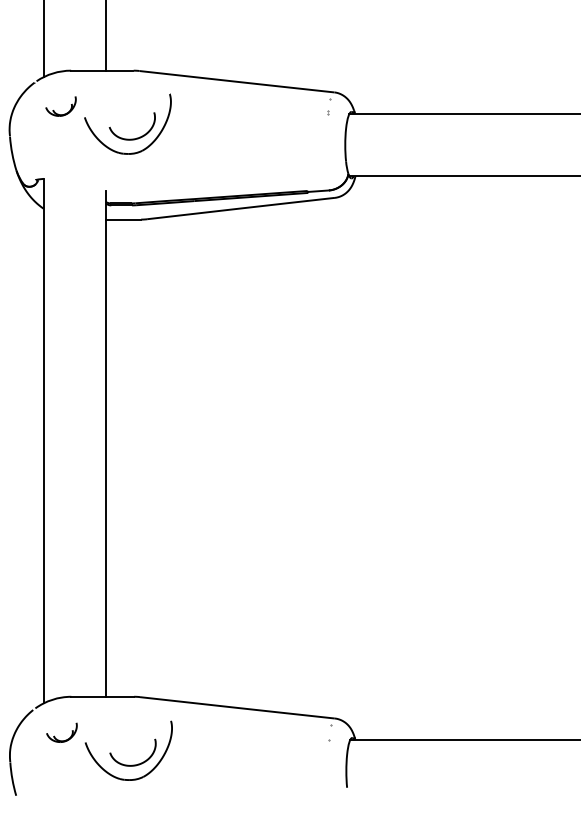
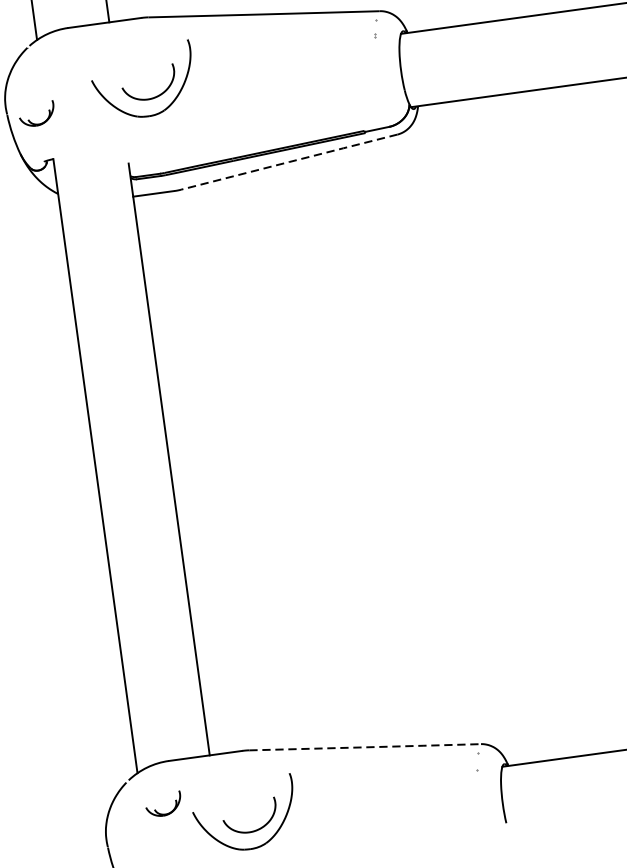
part: (54, 110) -> (30, 120), moved
line: (240, 208) -> (288, 162), solid -> dashed
line: (237, 707) -> (365, 746), solid -> dashed

